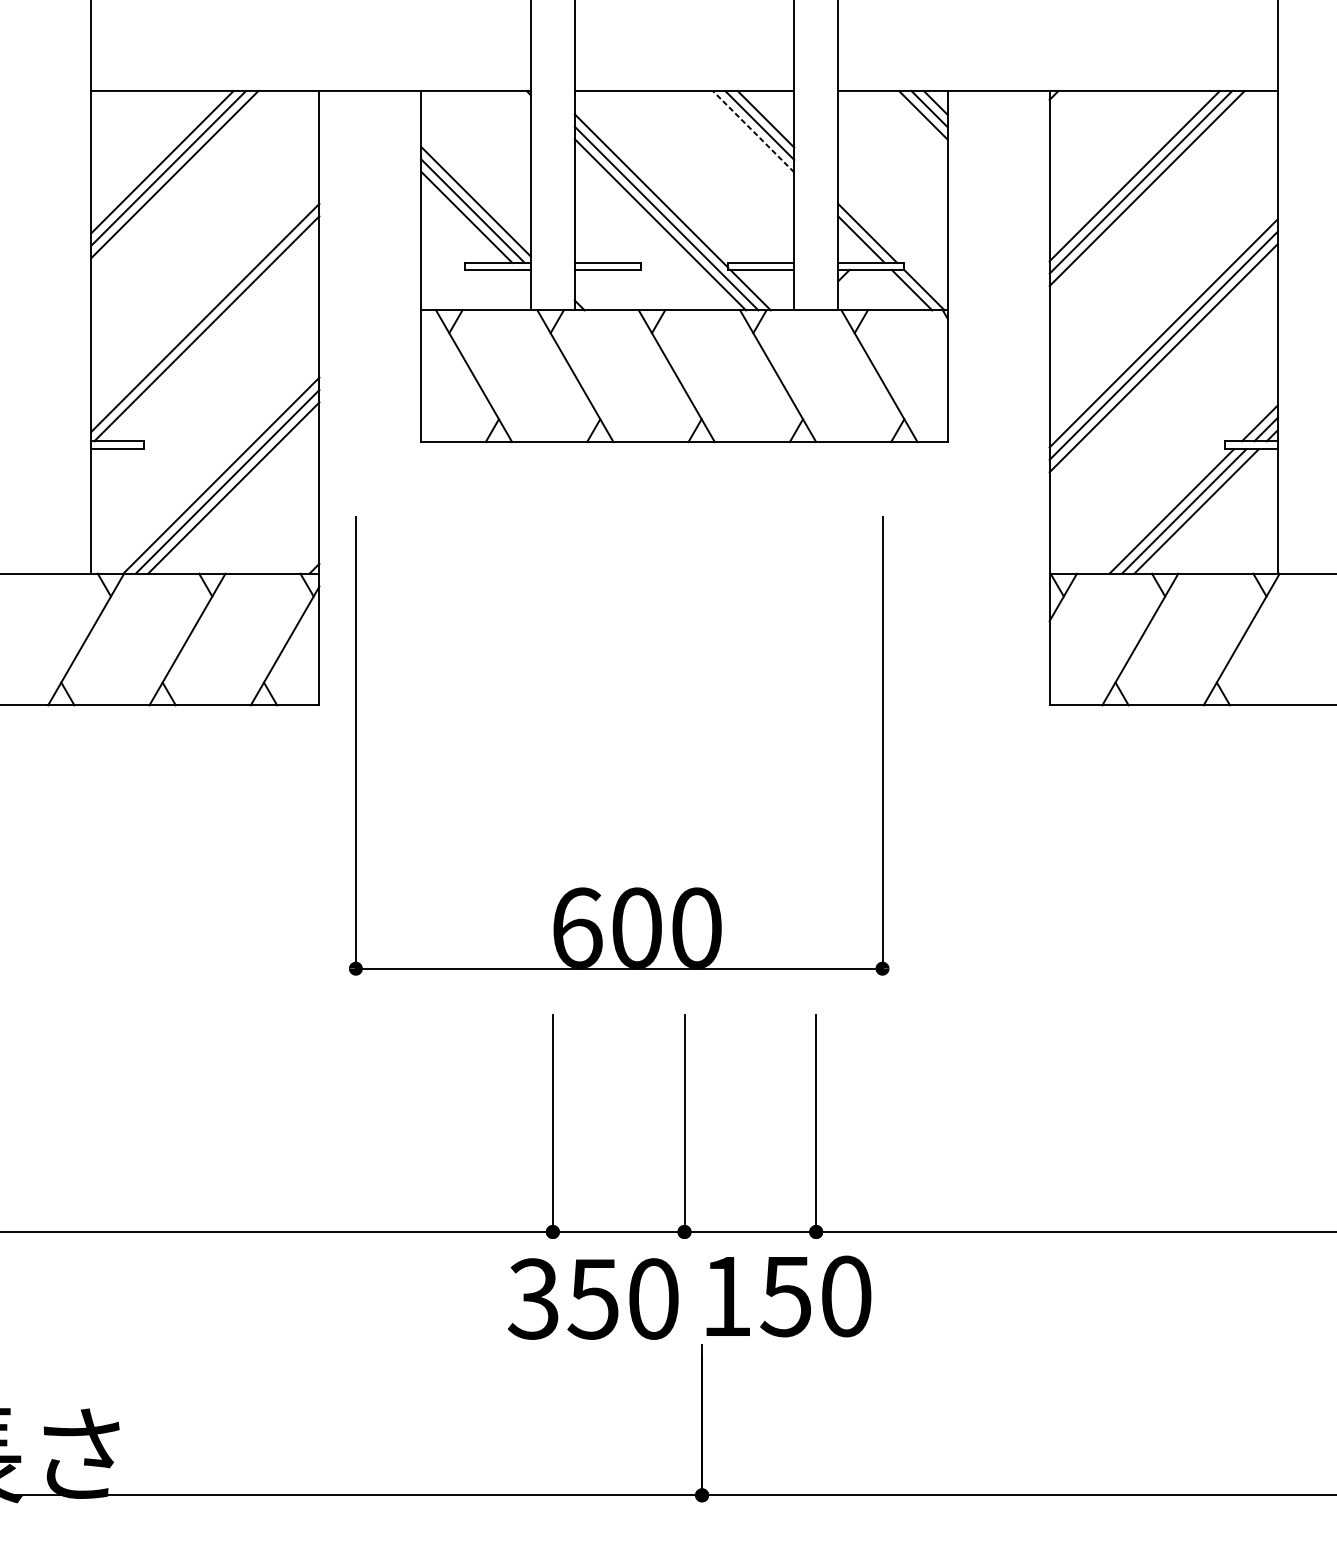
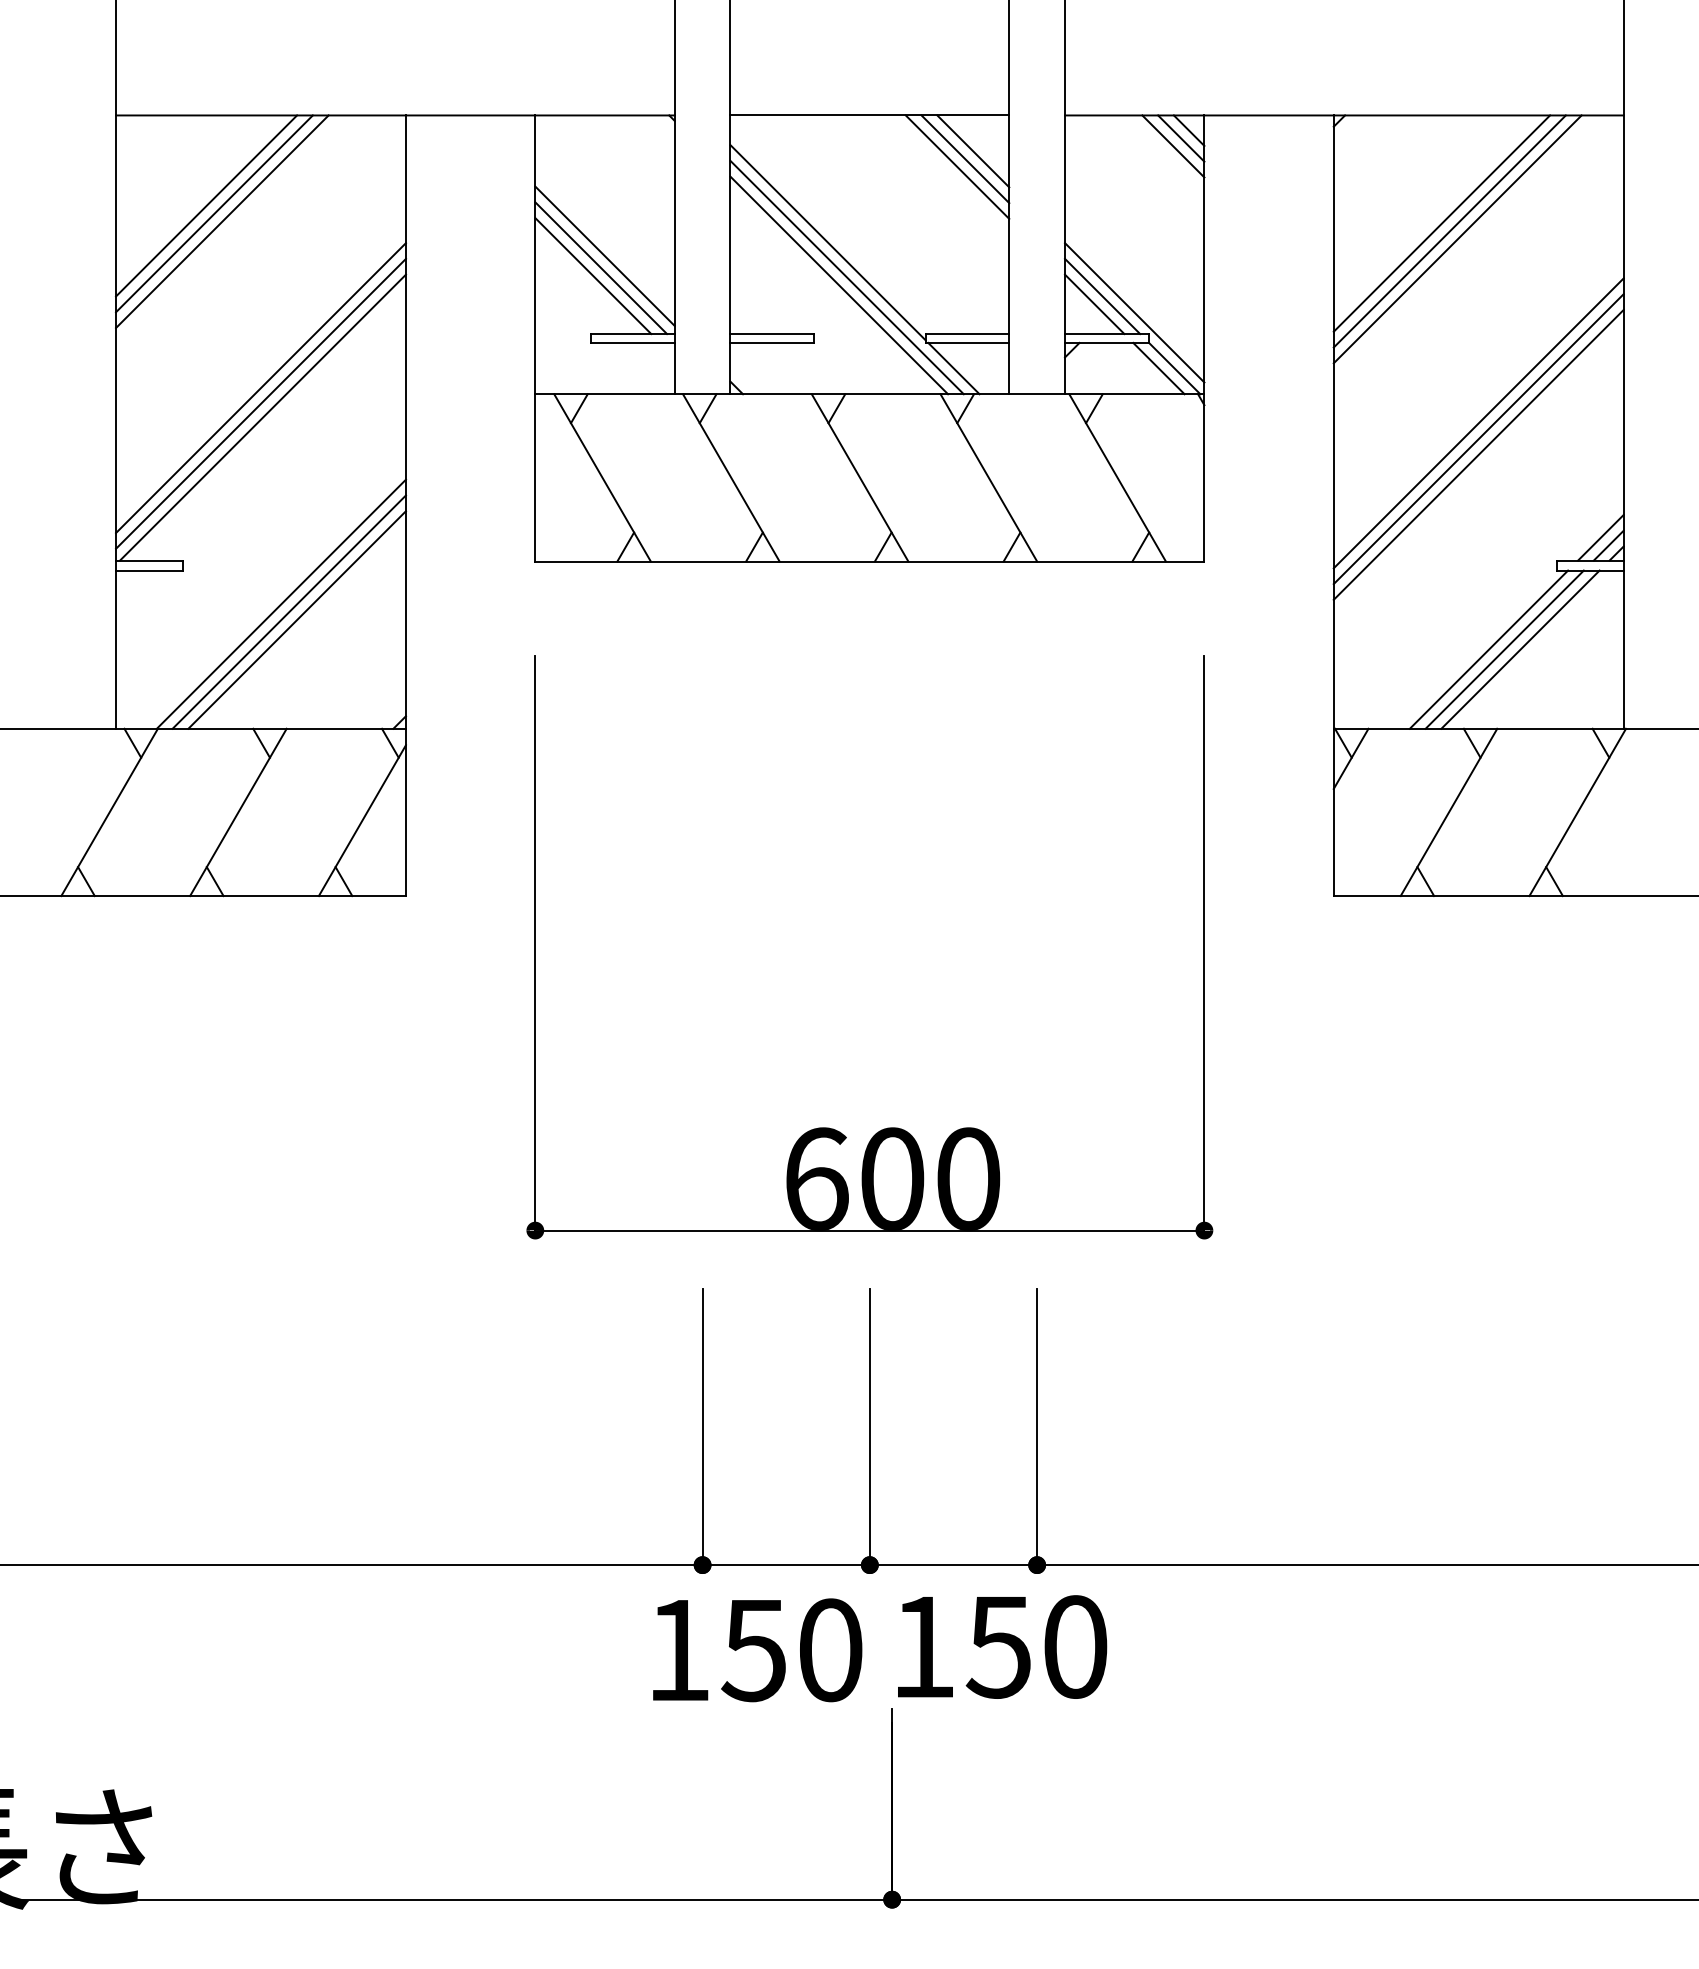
line: (753, 131) -> (957, 166), dashed -> solid
line: (892, 246) -> (1134, 312), added
line: (204, 305) -> (260, 388), added
part: (633, 887) -> (887, 1127), moved
text: (533, 1299) -> (677, 1650), 350 -> 150

